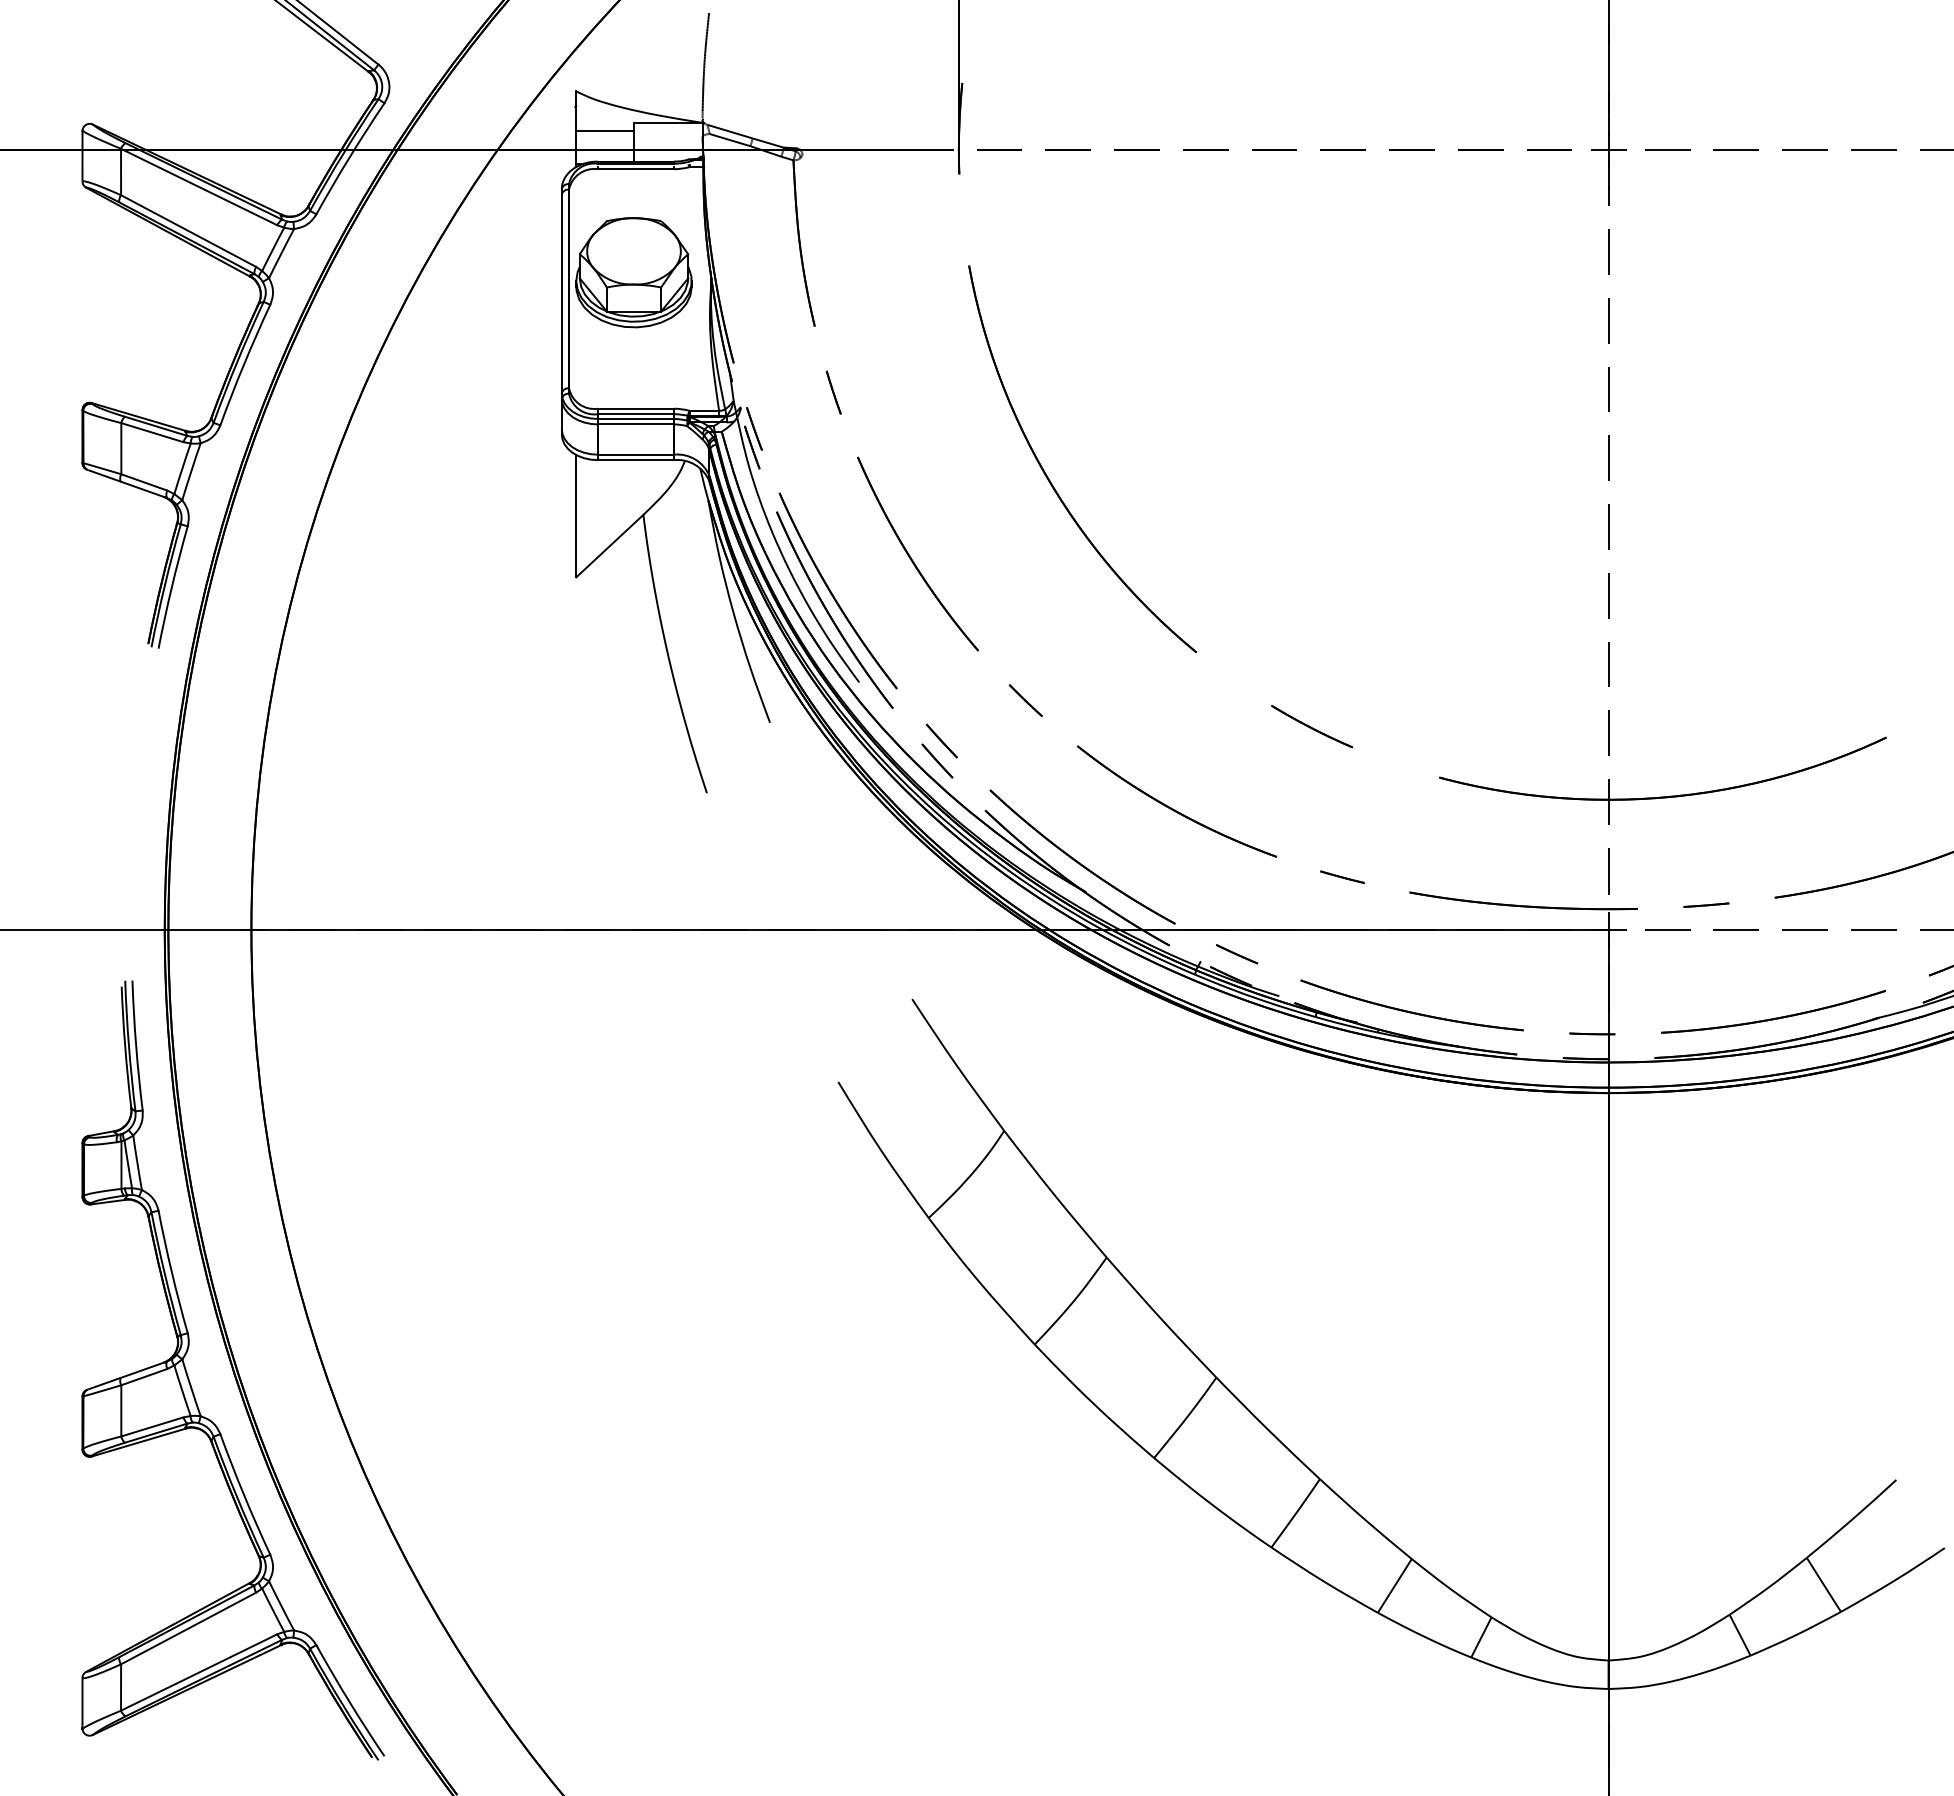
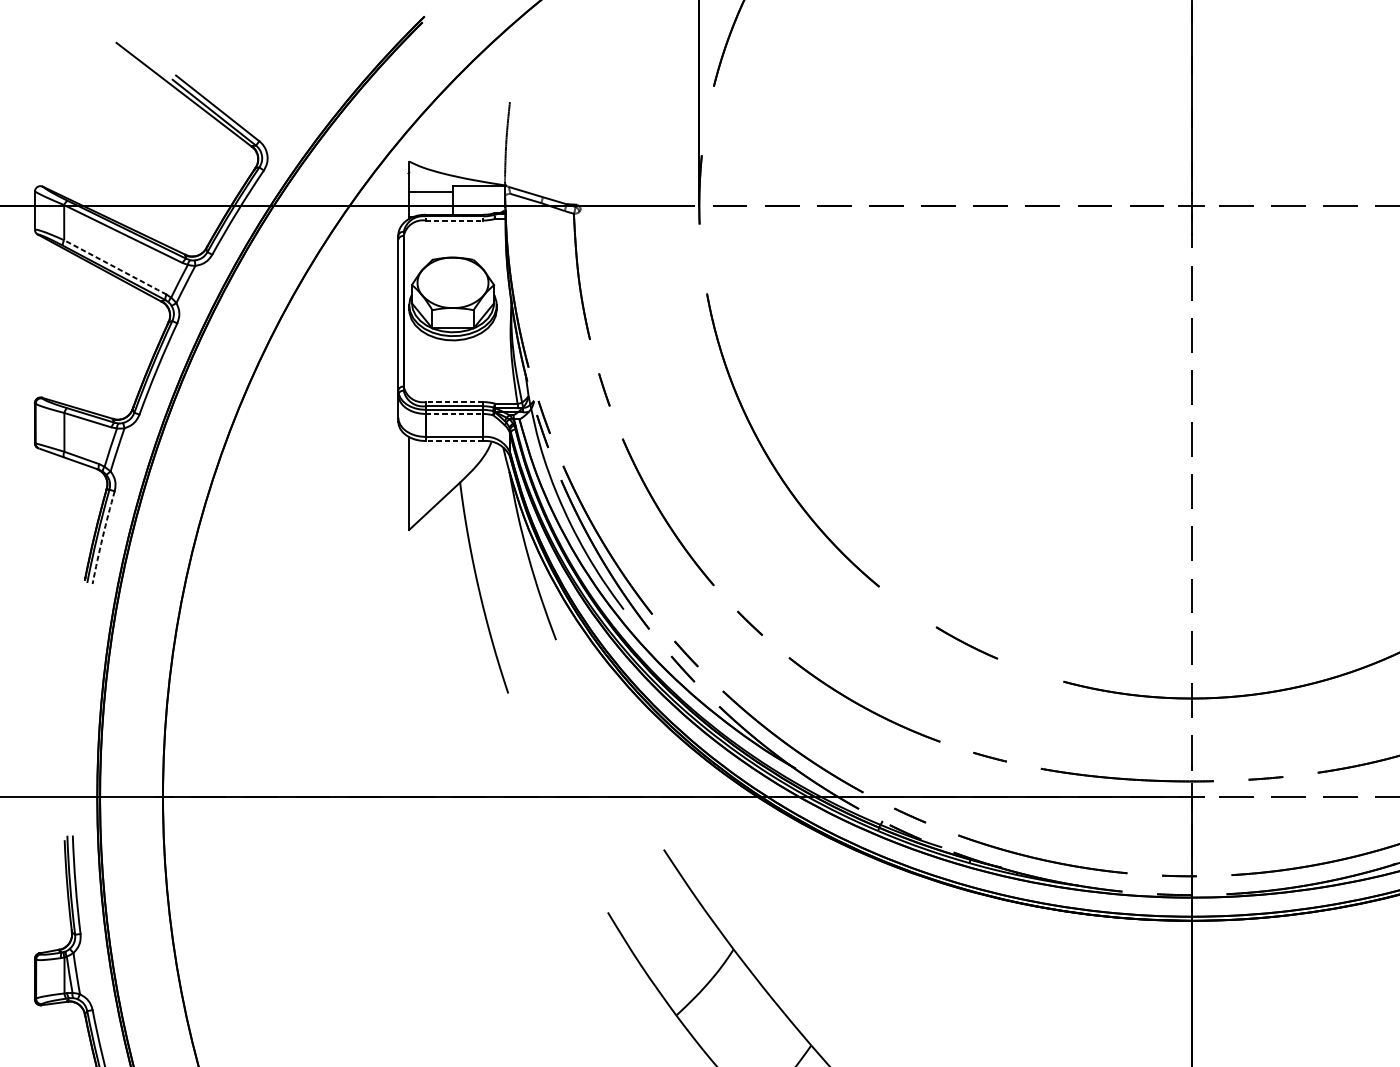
line: (635, 169) -> (454, 220), solid -> dashed
line: (189, 231) -> (116, 267), solid -> dashed
line: (635, 408) -> (454, 401), solid -> dashed
line: (635, 424) -> (454, 414), solid -> dashed
line: (635, 460) -> (454, 441), solid -> dashed
arc: (171, 587) -> (102, 537), solid -> dashed

